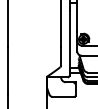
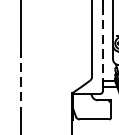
line: (69, 39) -> (102, 43), solid -> dashed
line: (8, 70) -> (21, 84), solid -> dashed

